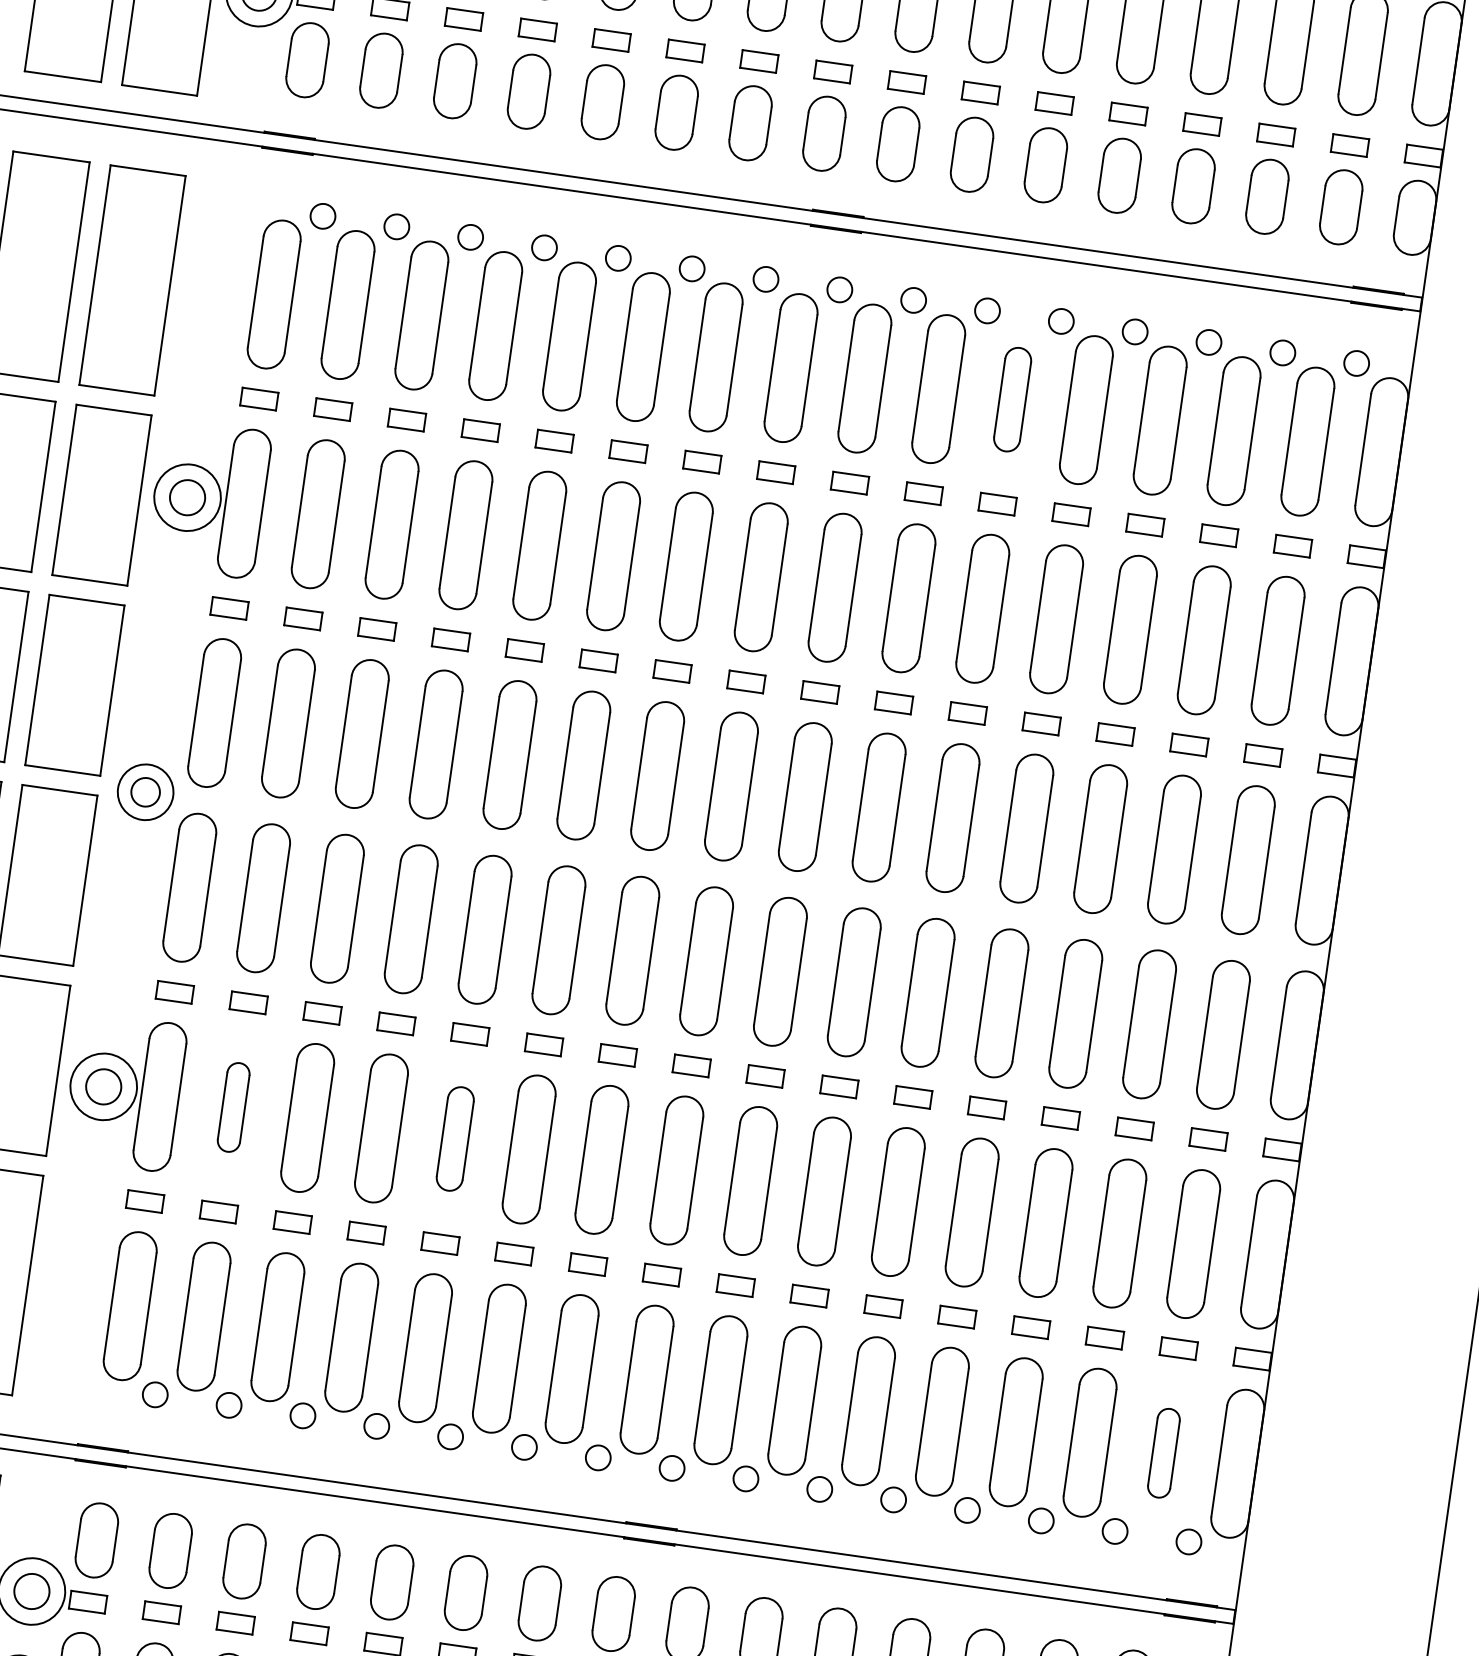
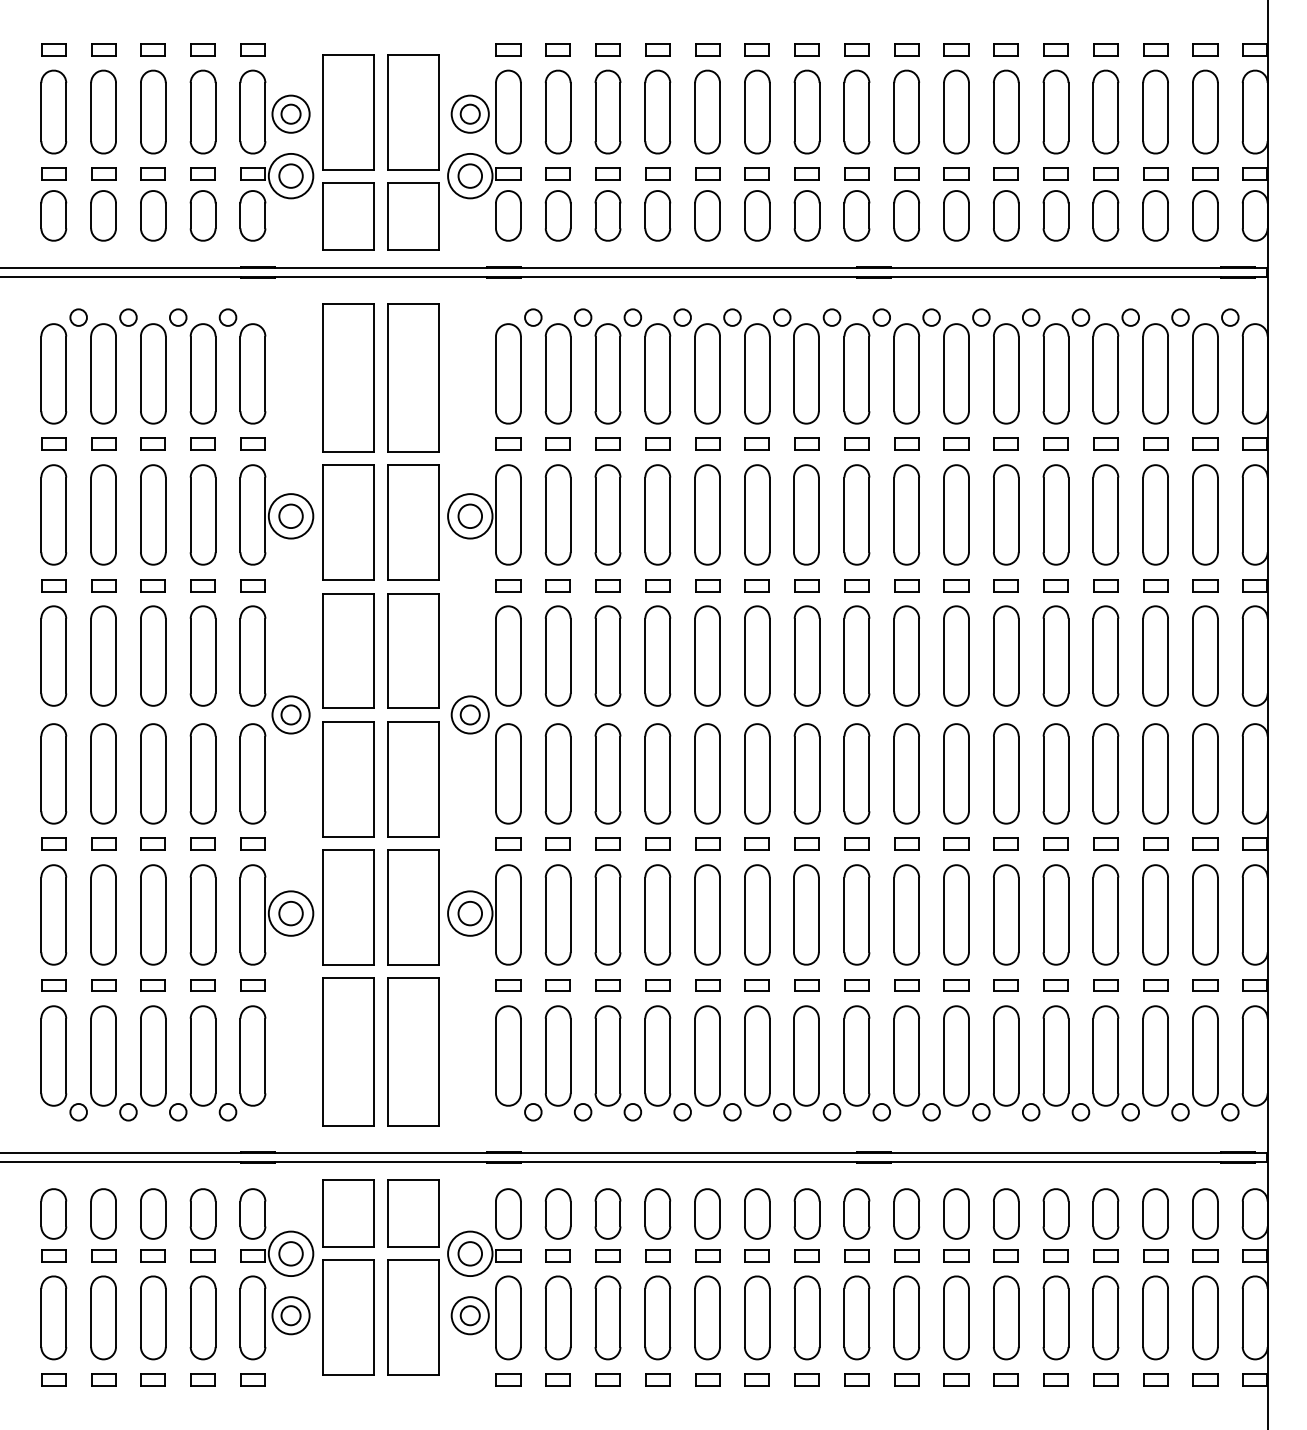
part: (1012, 399) -> (1006, 373), size x1.43
part: (232, 1106) -> (557, 914), size x1.67
part: (455, 1138) -> (707, 914), size x1.43
part: (1164, 1452) -> (1205, 1055), size x1.67

